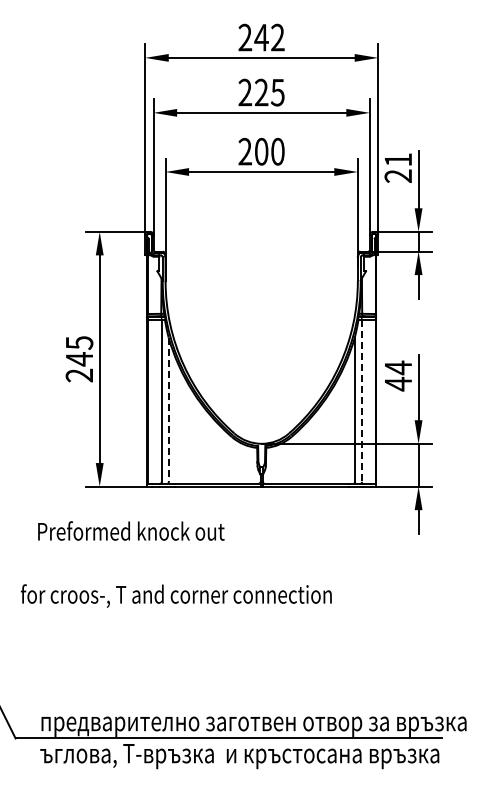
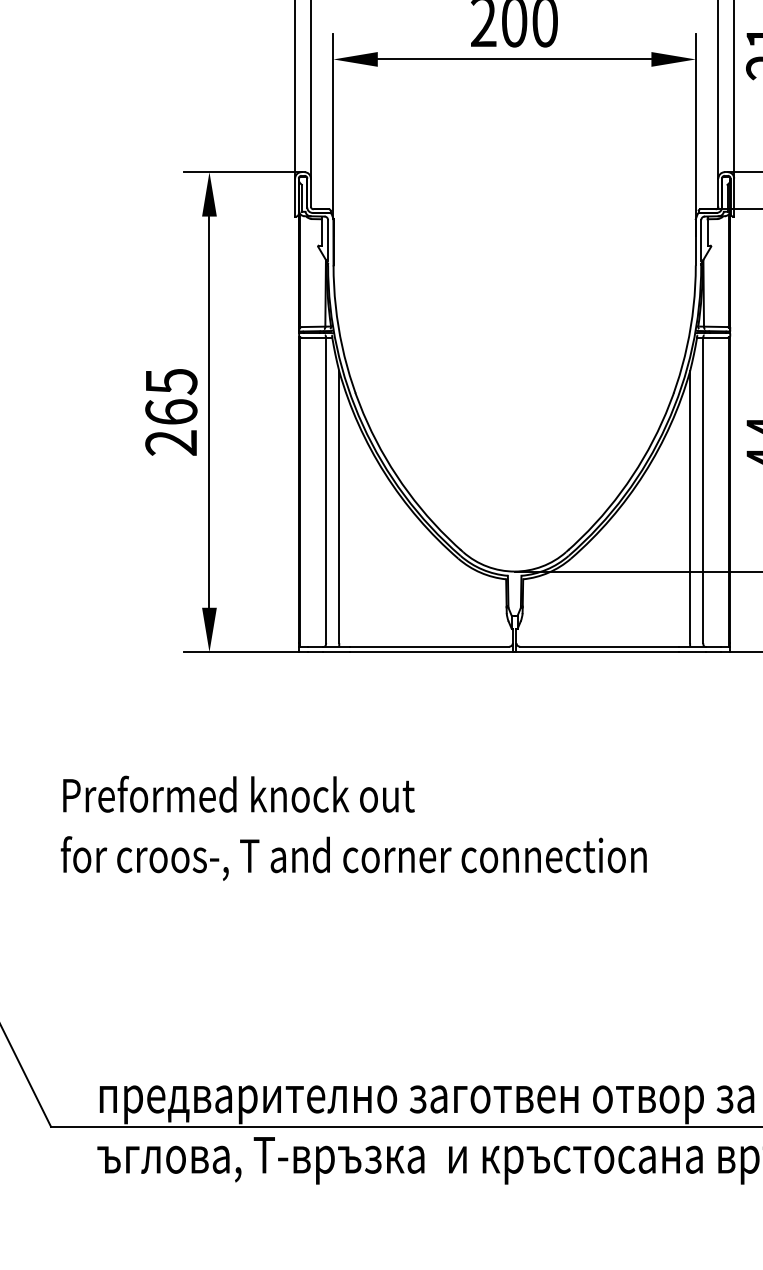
text: (79, 359) -> (171, 412), 245 -> 265
line: (361, 400) -> (702, 489), dashed -> solid
line: (168, 410) -> (339, 508), dashed -> solid
text: (131, 530) -> (239, 793), moved

